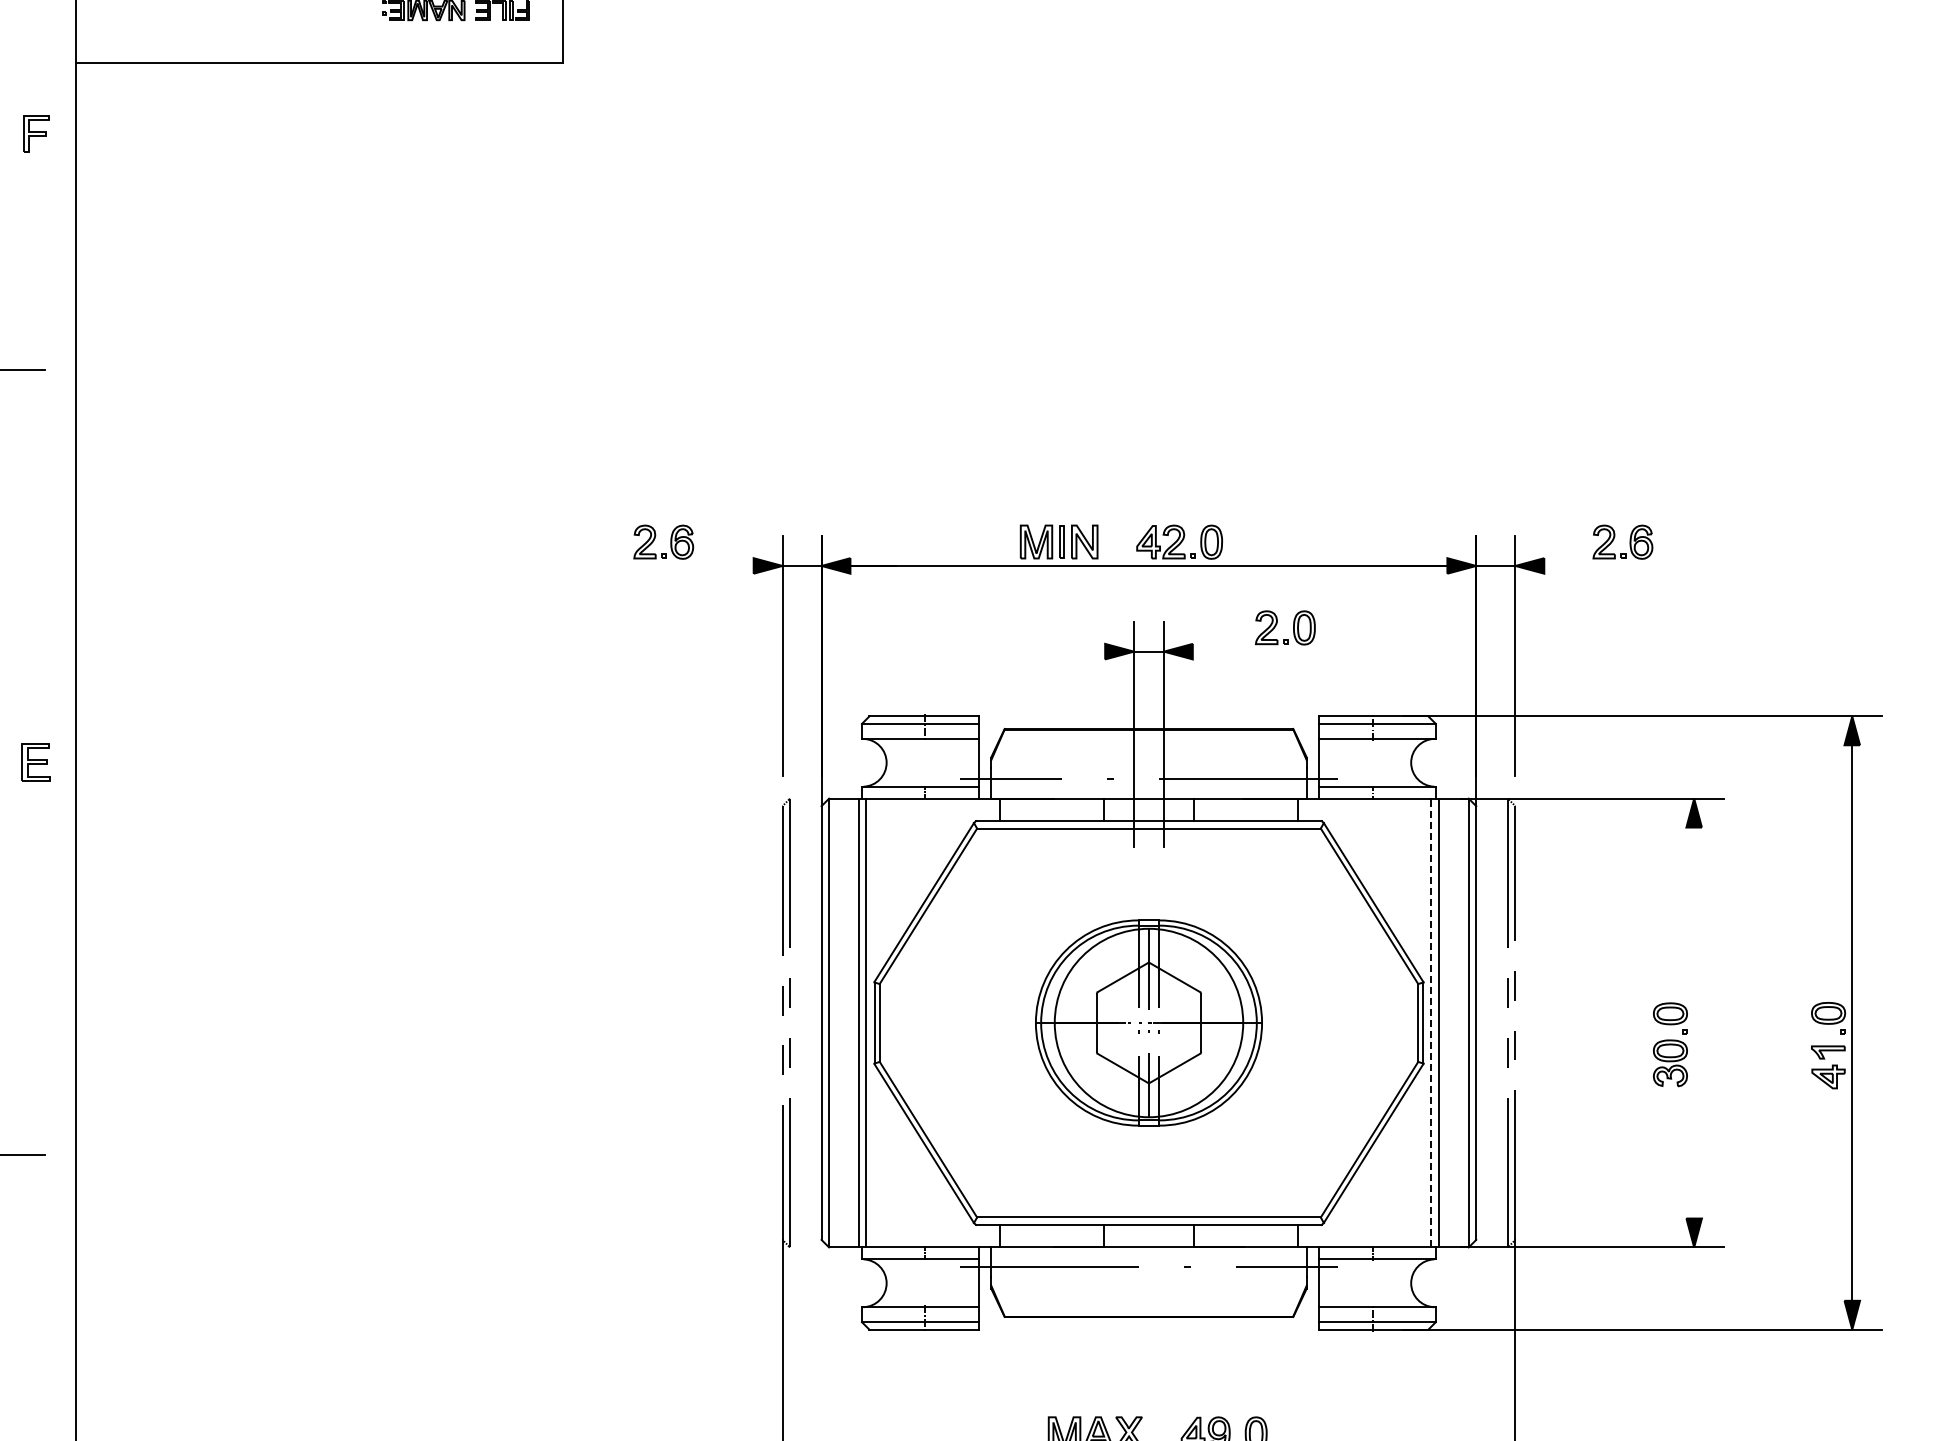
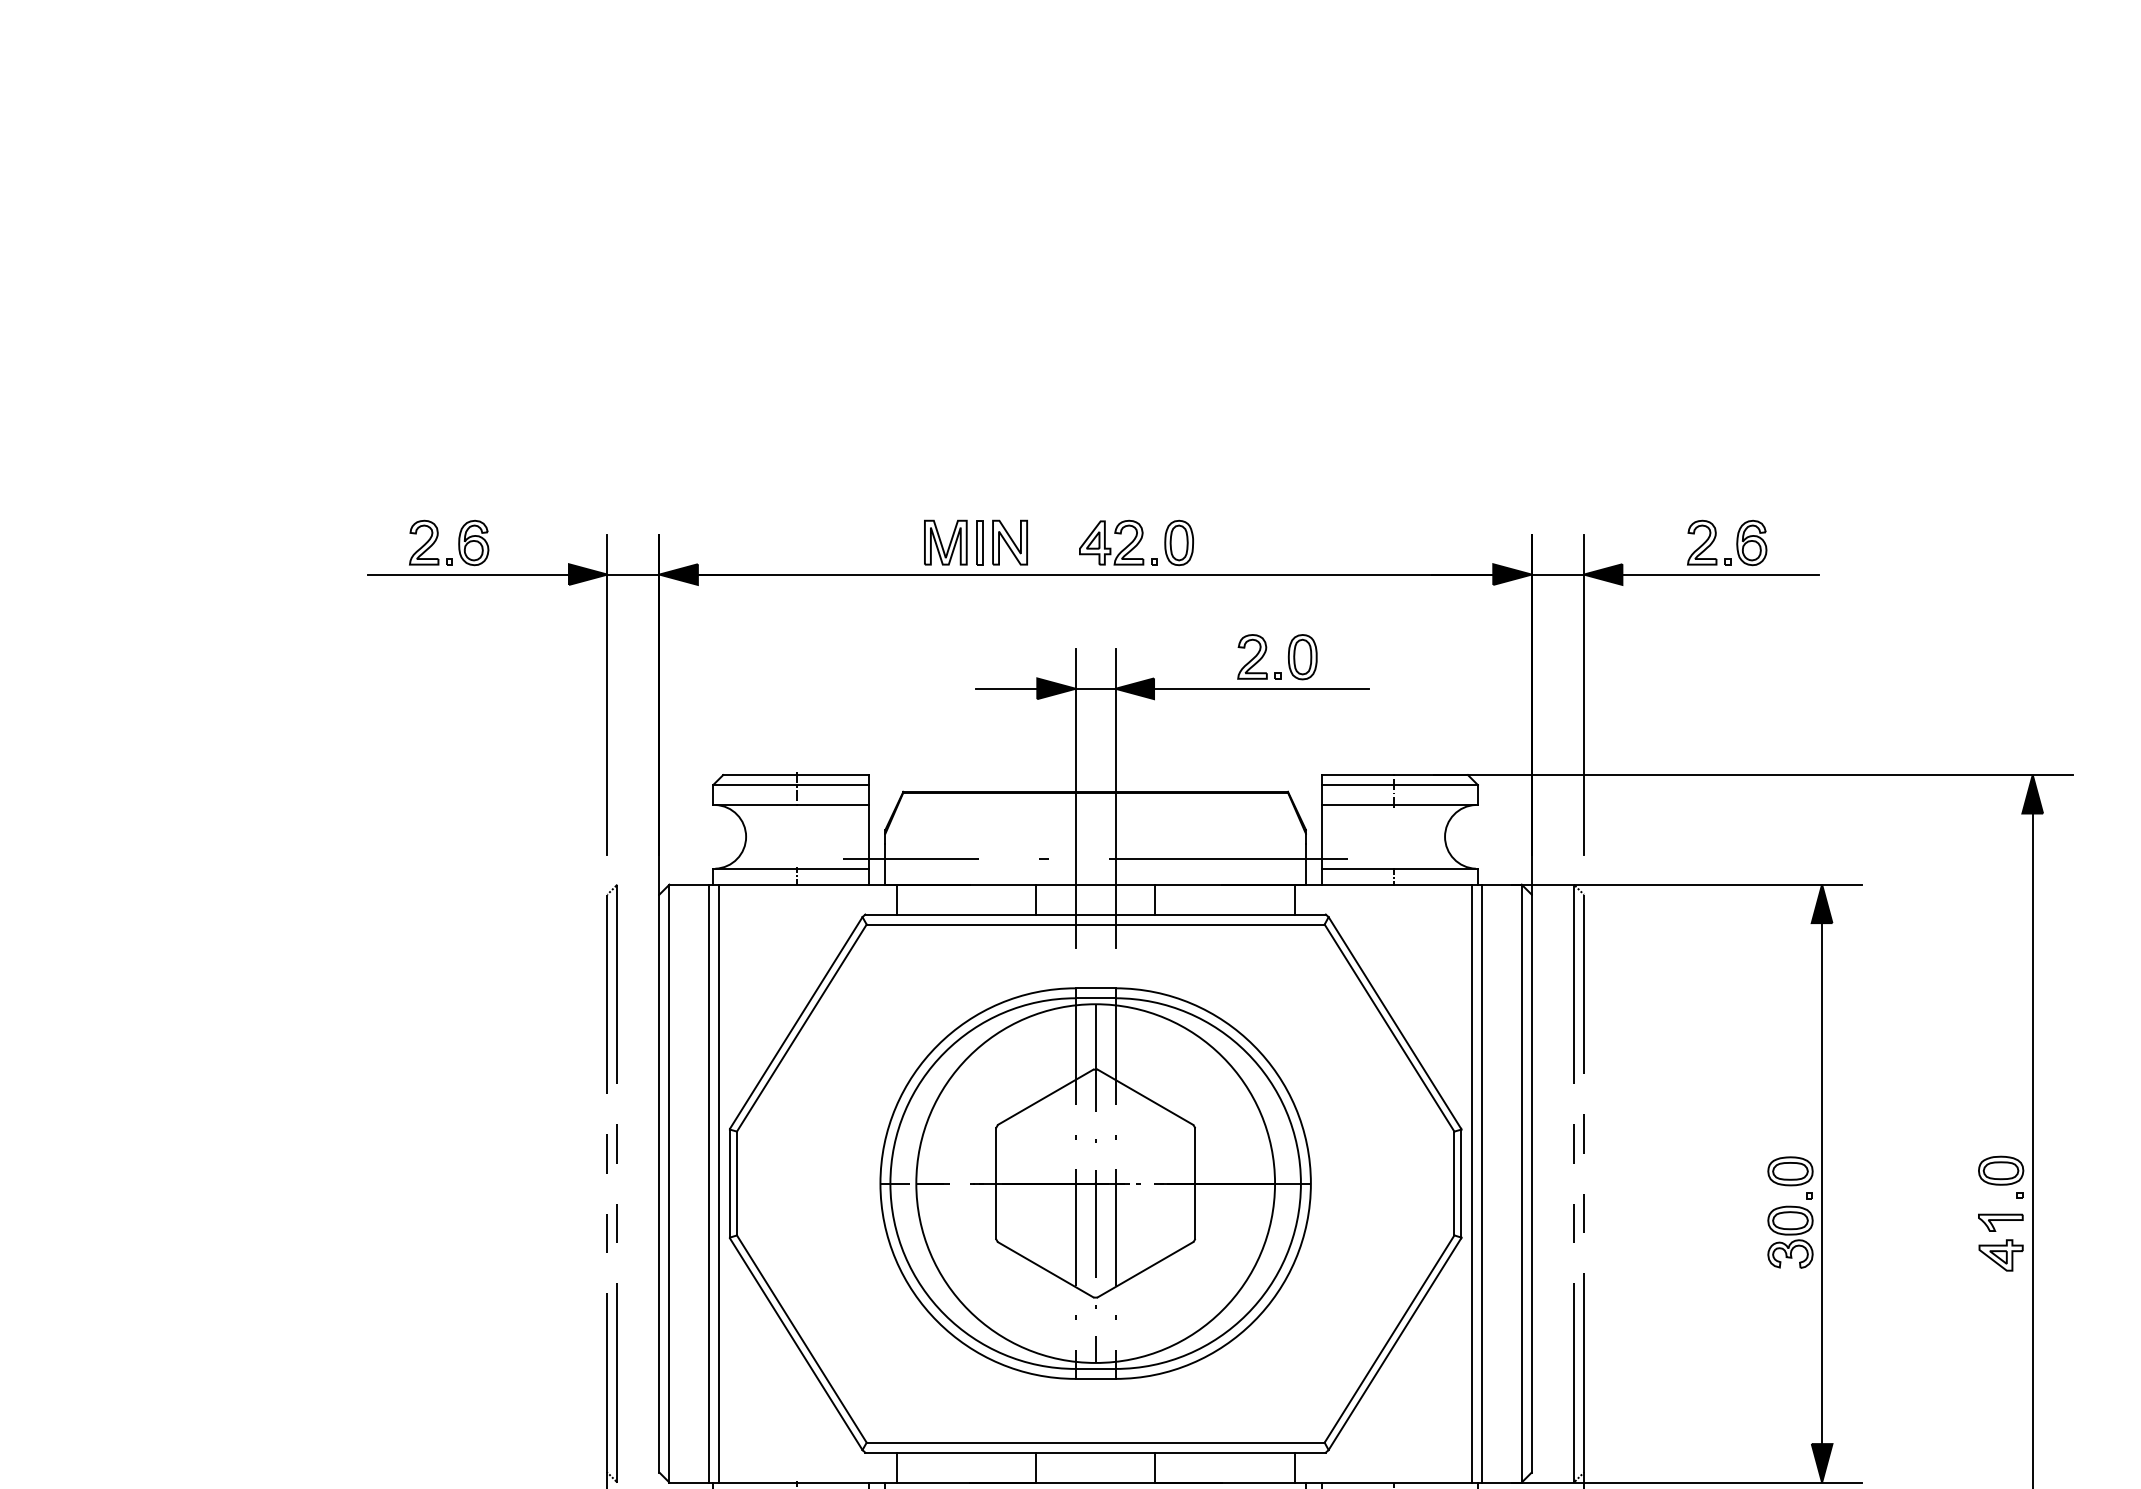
line: (677, 565) -> (467, 573), added
line: (1617, 565) -> (1719, 573), added
line: (1082, 651) -> (1007, 688), added
line: (1273, 651) -> (1261, 688), added
part: (1148, 1022) -> (1095, 1182), size x1.43
line: (1431, 1022) -> (1472, 1182), dashed -> solid
line: (1694, 1022) -> (1822, 1182), added

